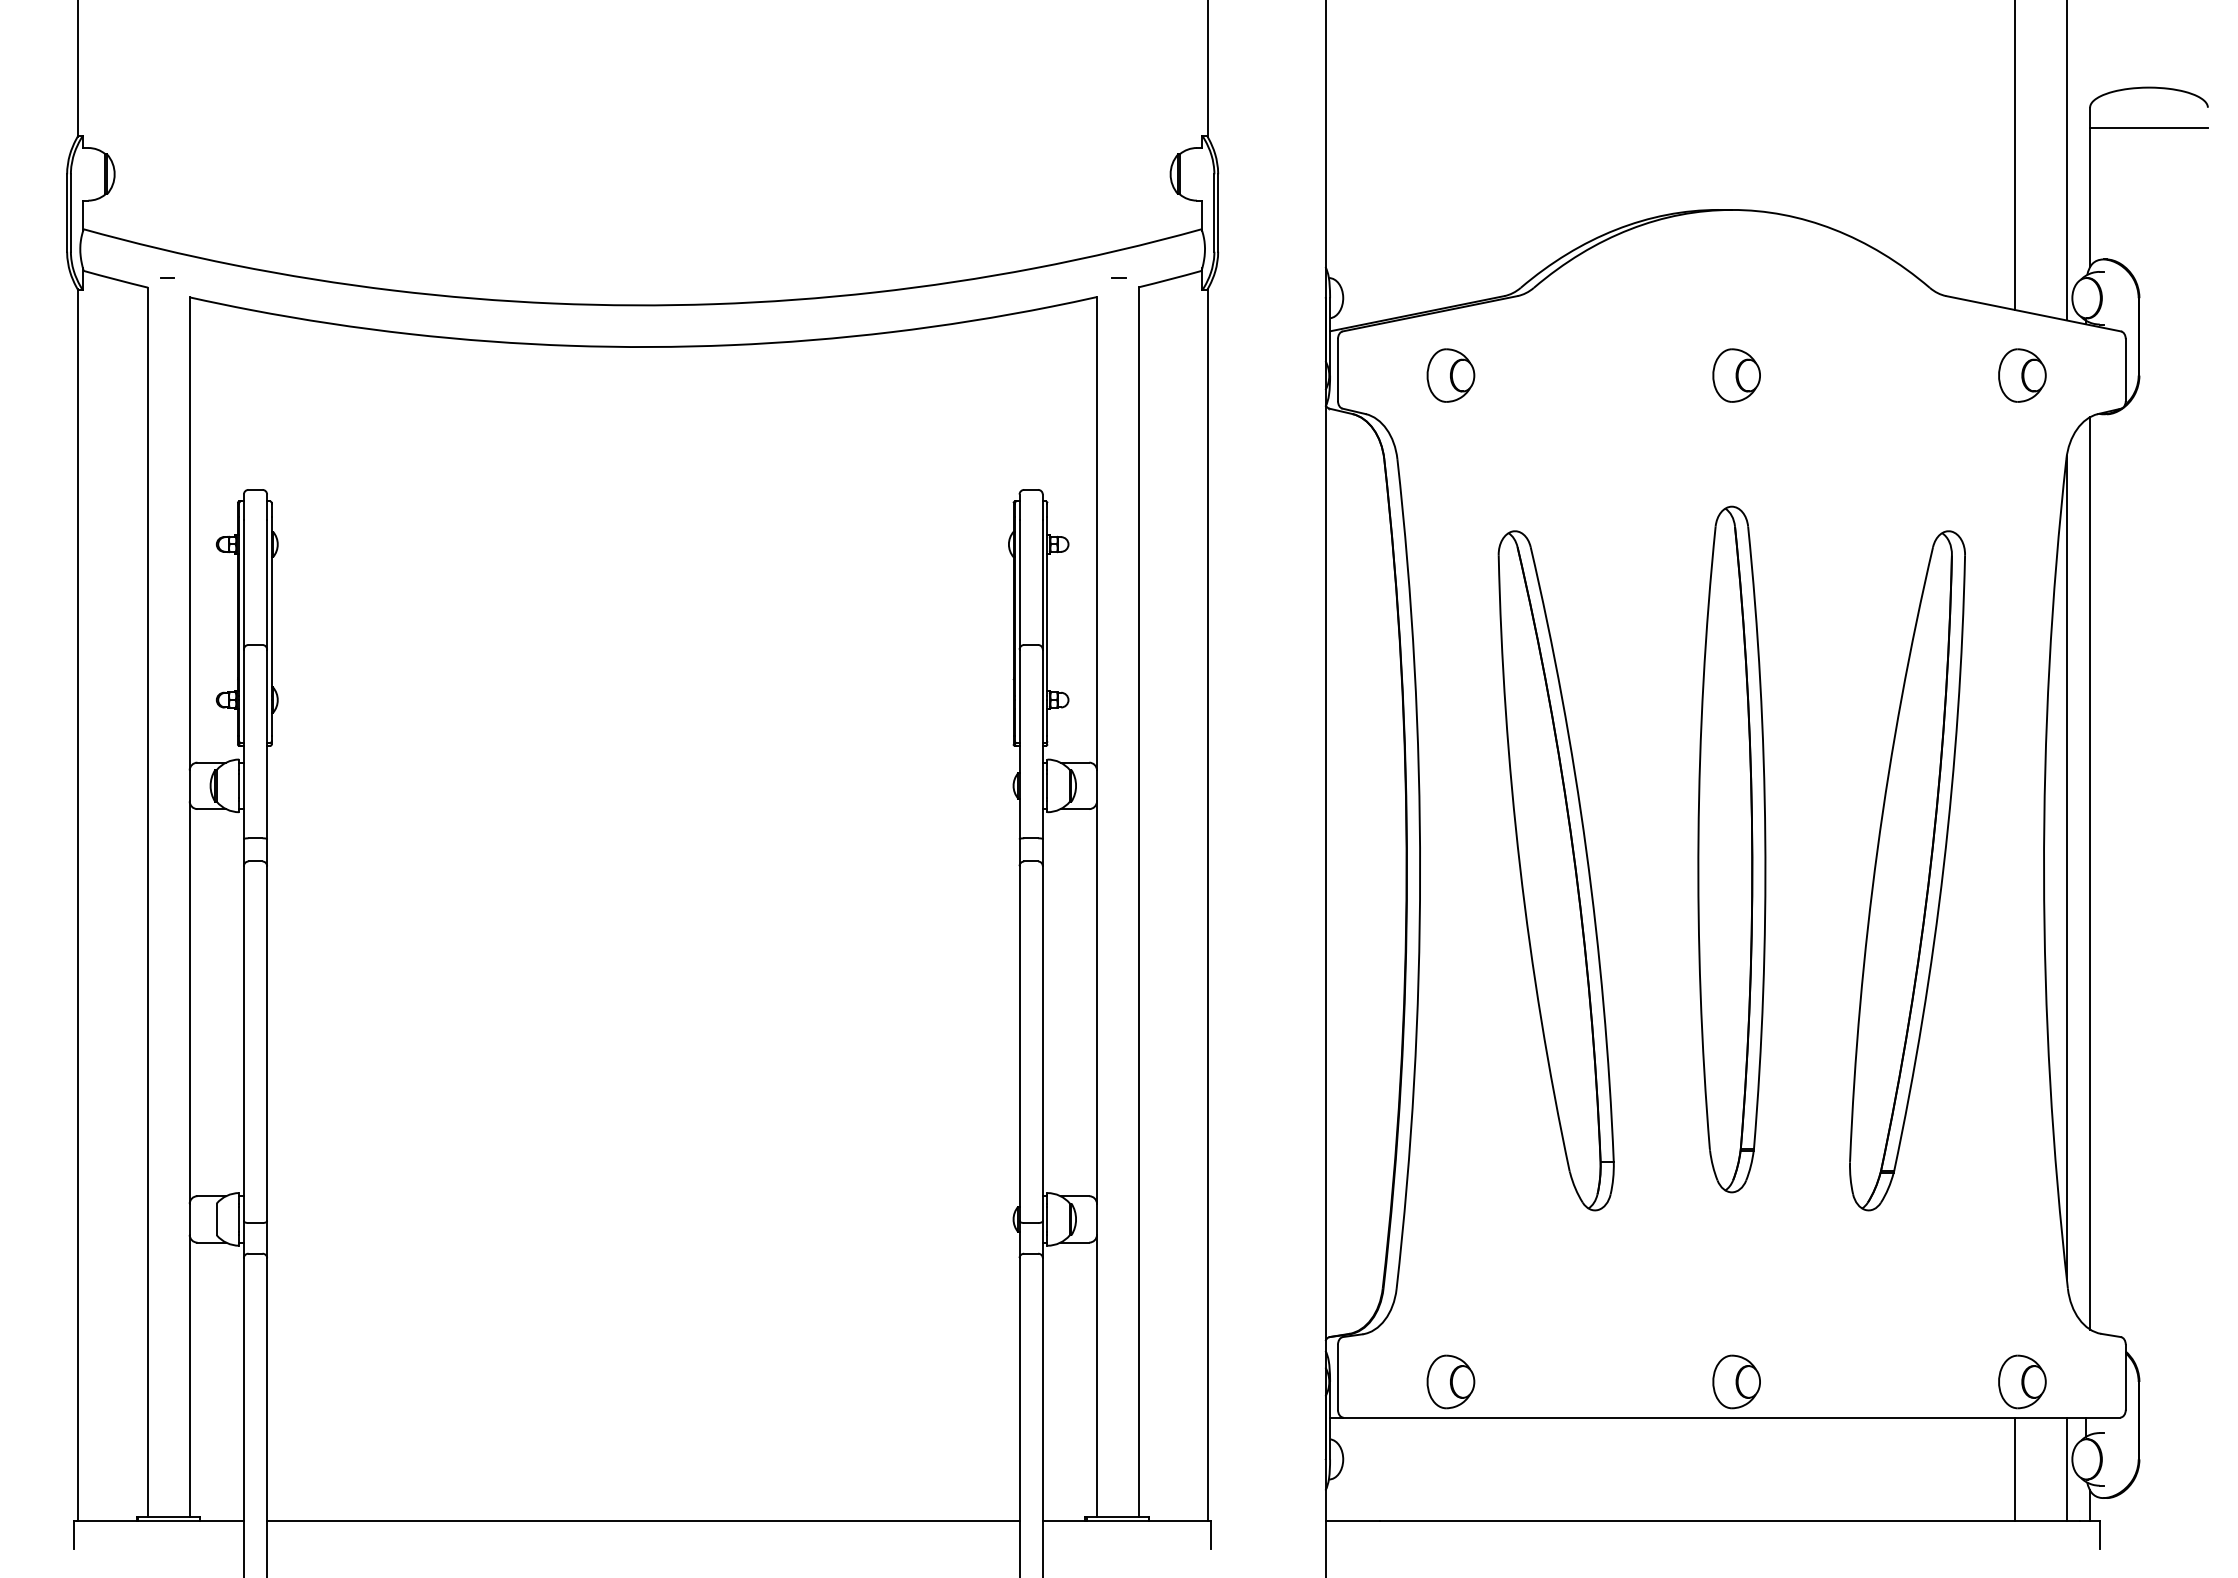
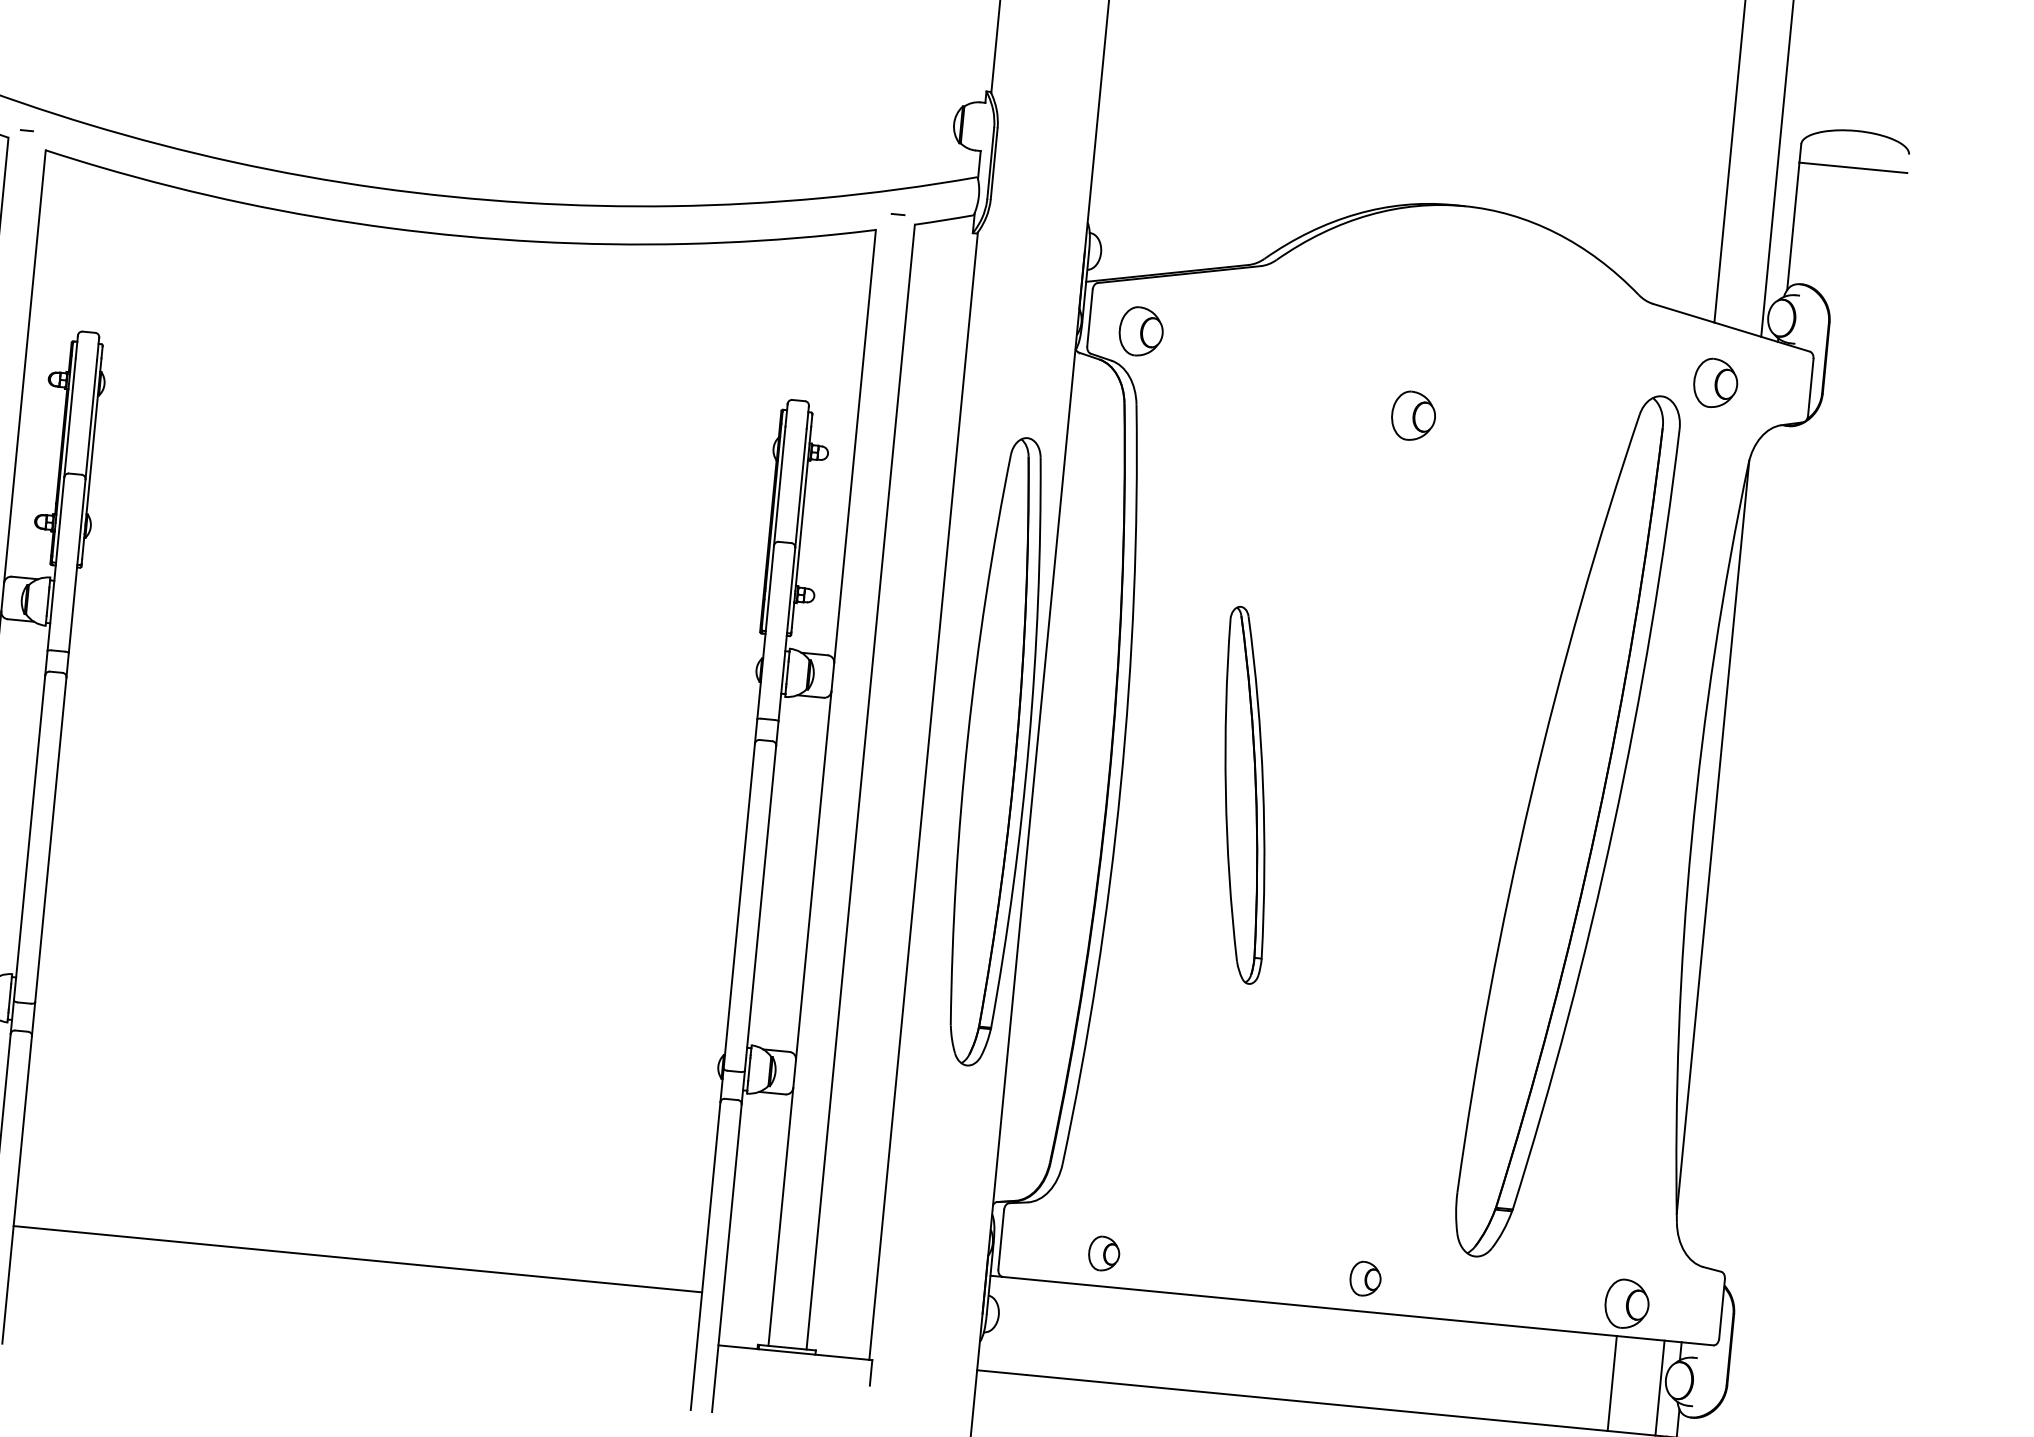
part: (1450, 375) -> (1140, 331), moved
part: (1736, 375) -> (1413, 416), moved
part: (1731, 849) -> (996, 751), moved
part: (1555, 870) -> (1244, 795), size x0.6
part: (1907, 870) -> (1566, 826), size x1.4
line: (2090, 873) -> (1734, 844), removed
part: (1450, 1381) -> (1103, 1253), size x0.7
part: (1736, 1381) -> (1365, 1278), size x0.7
line: (643, 1520) -> (358, 1259), moved

